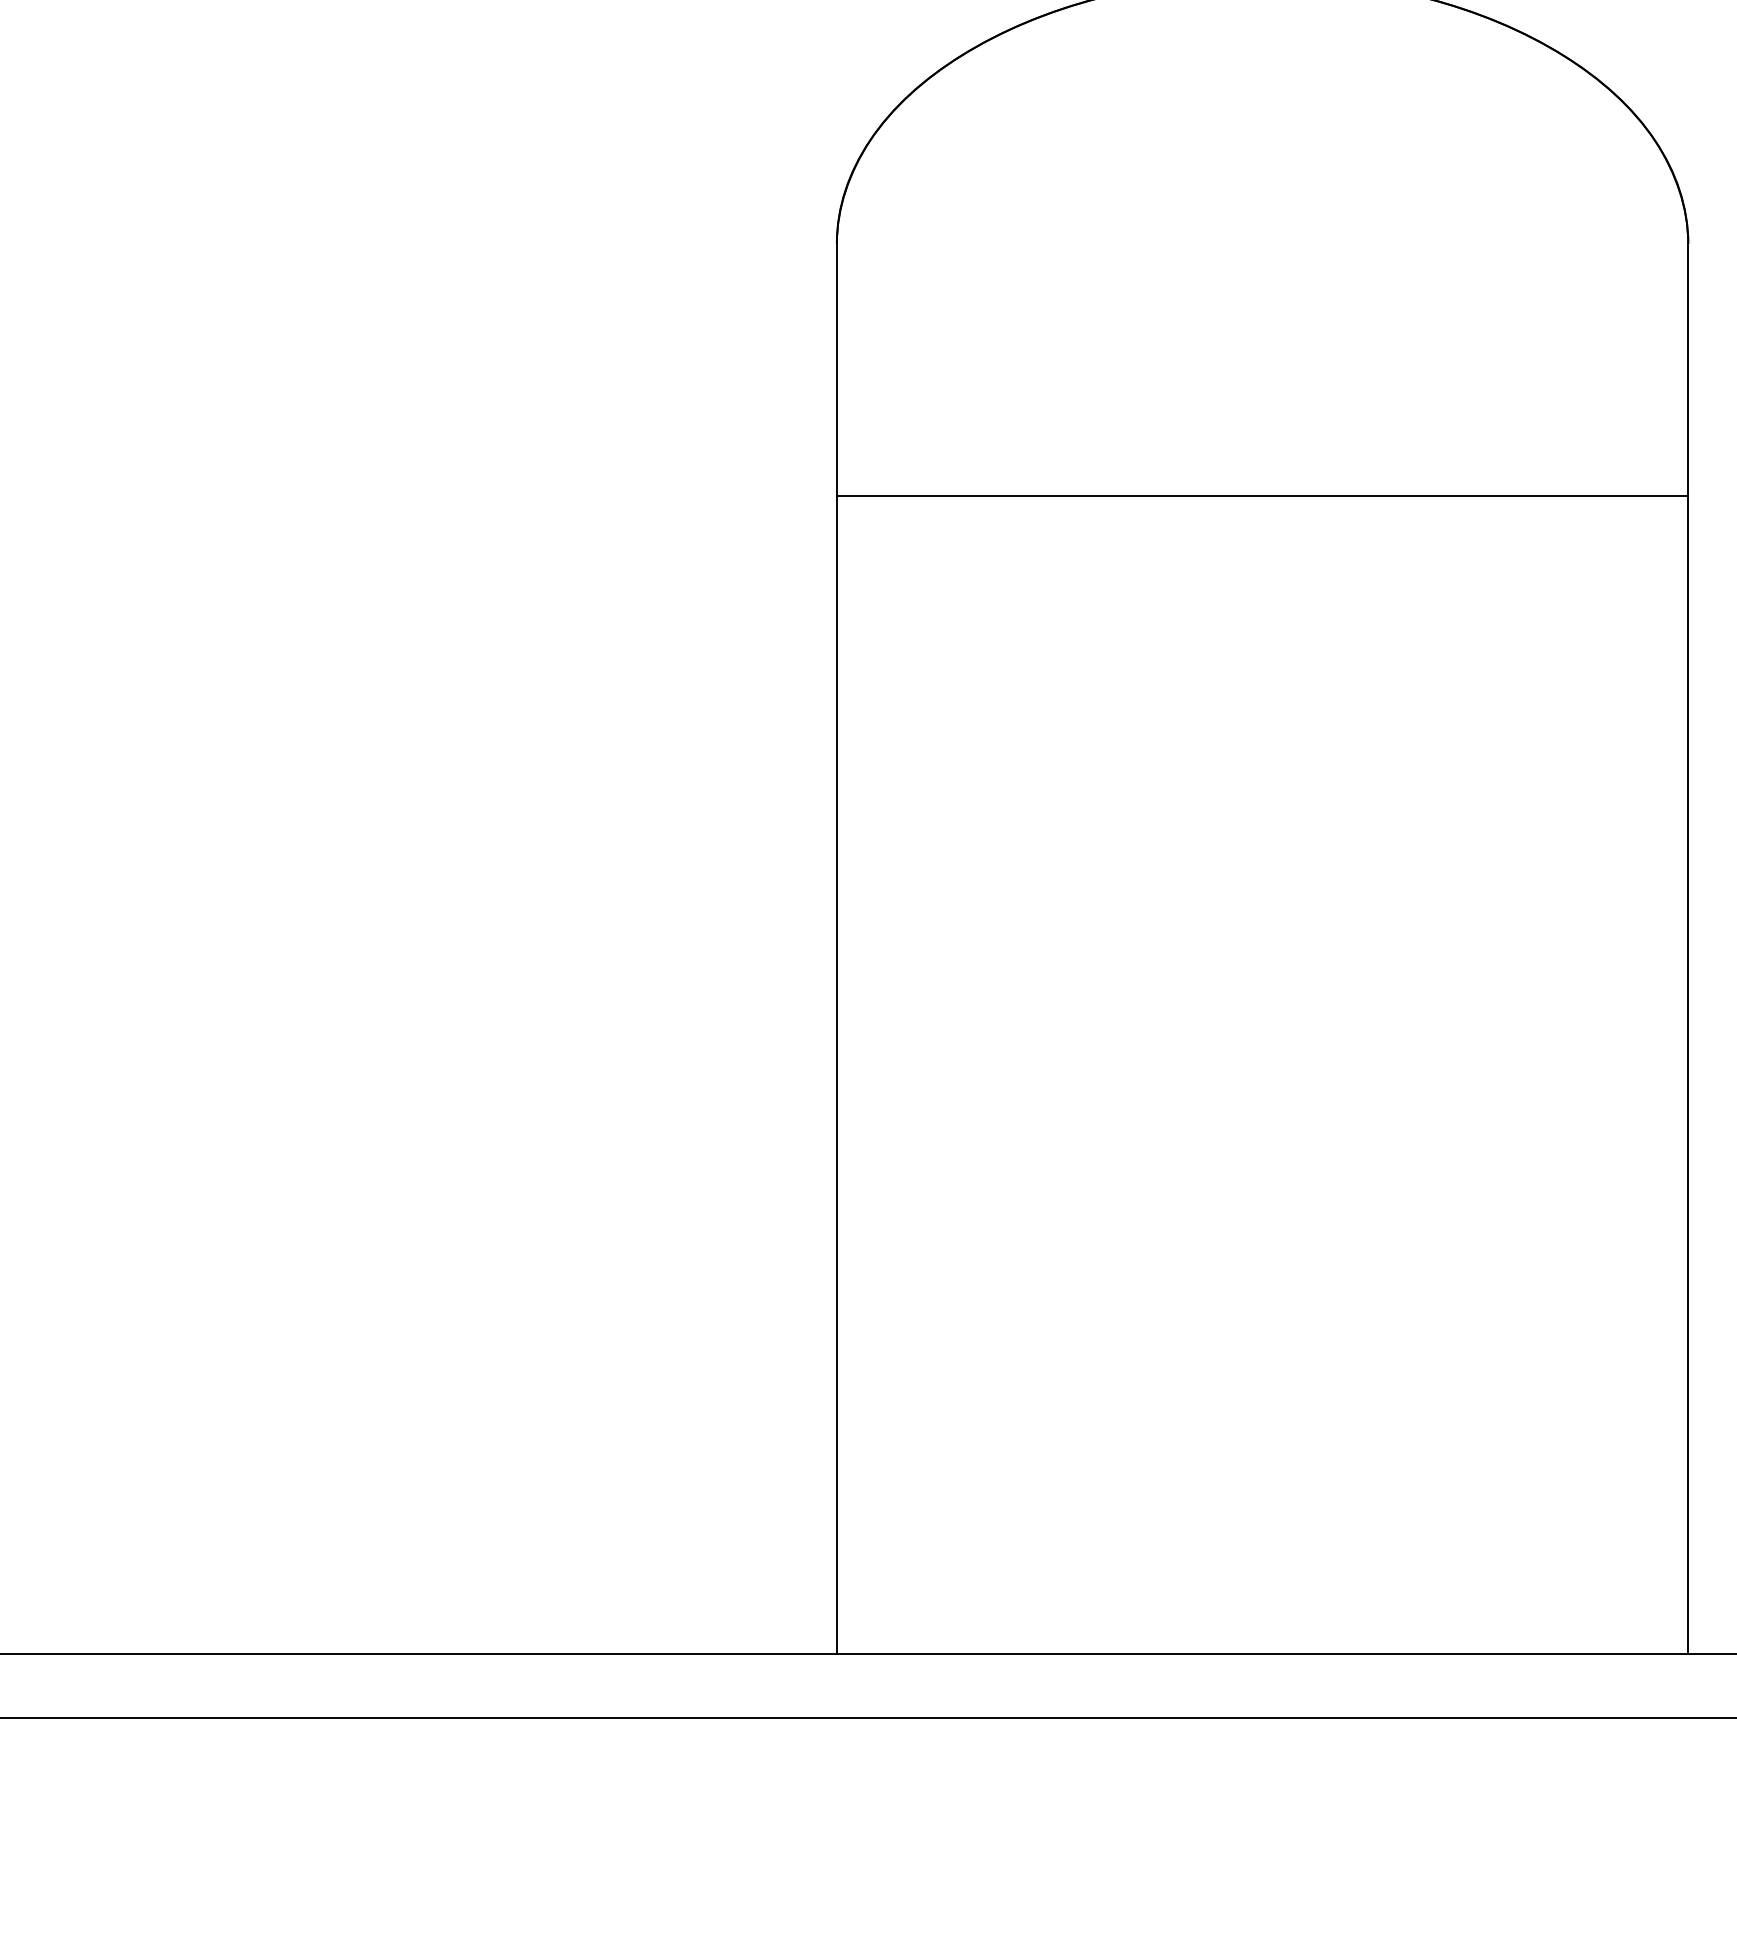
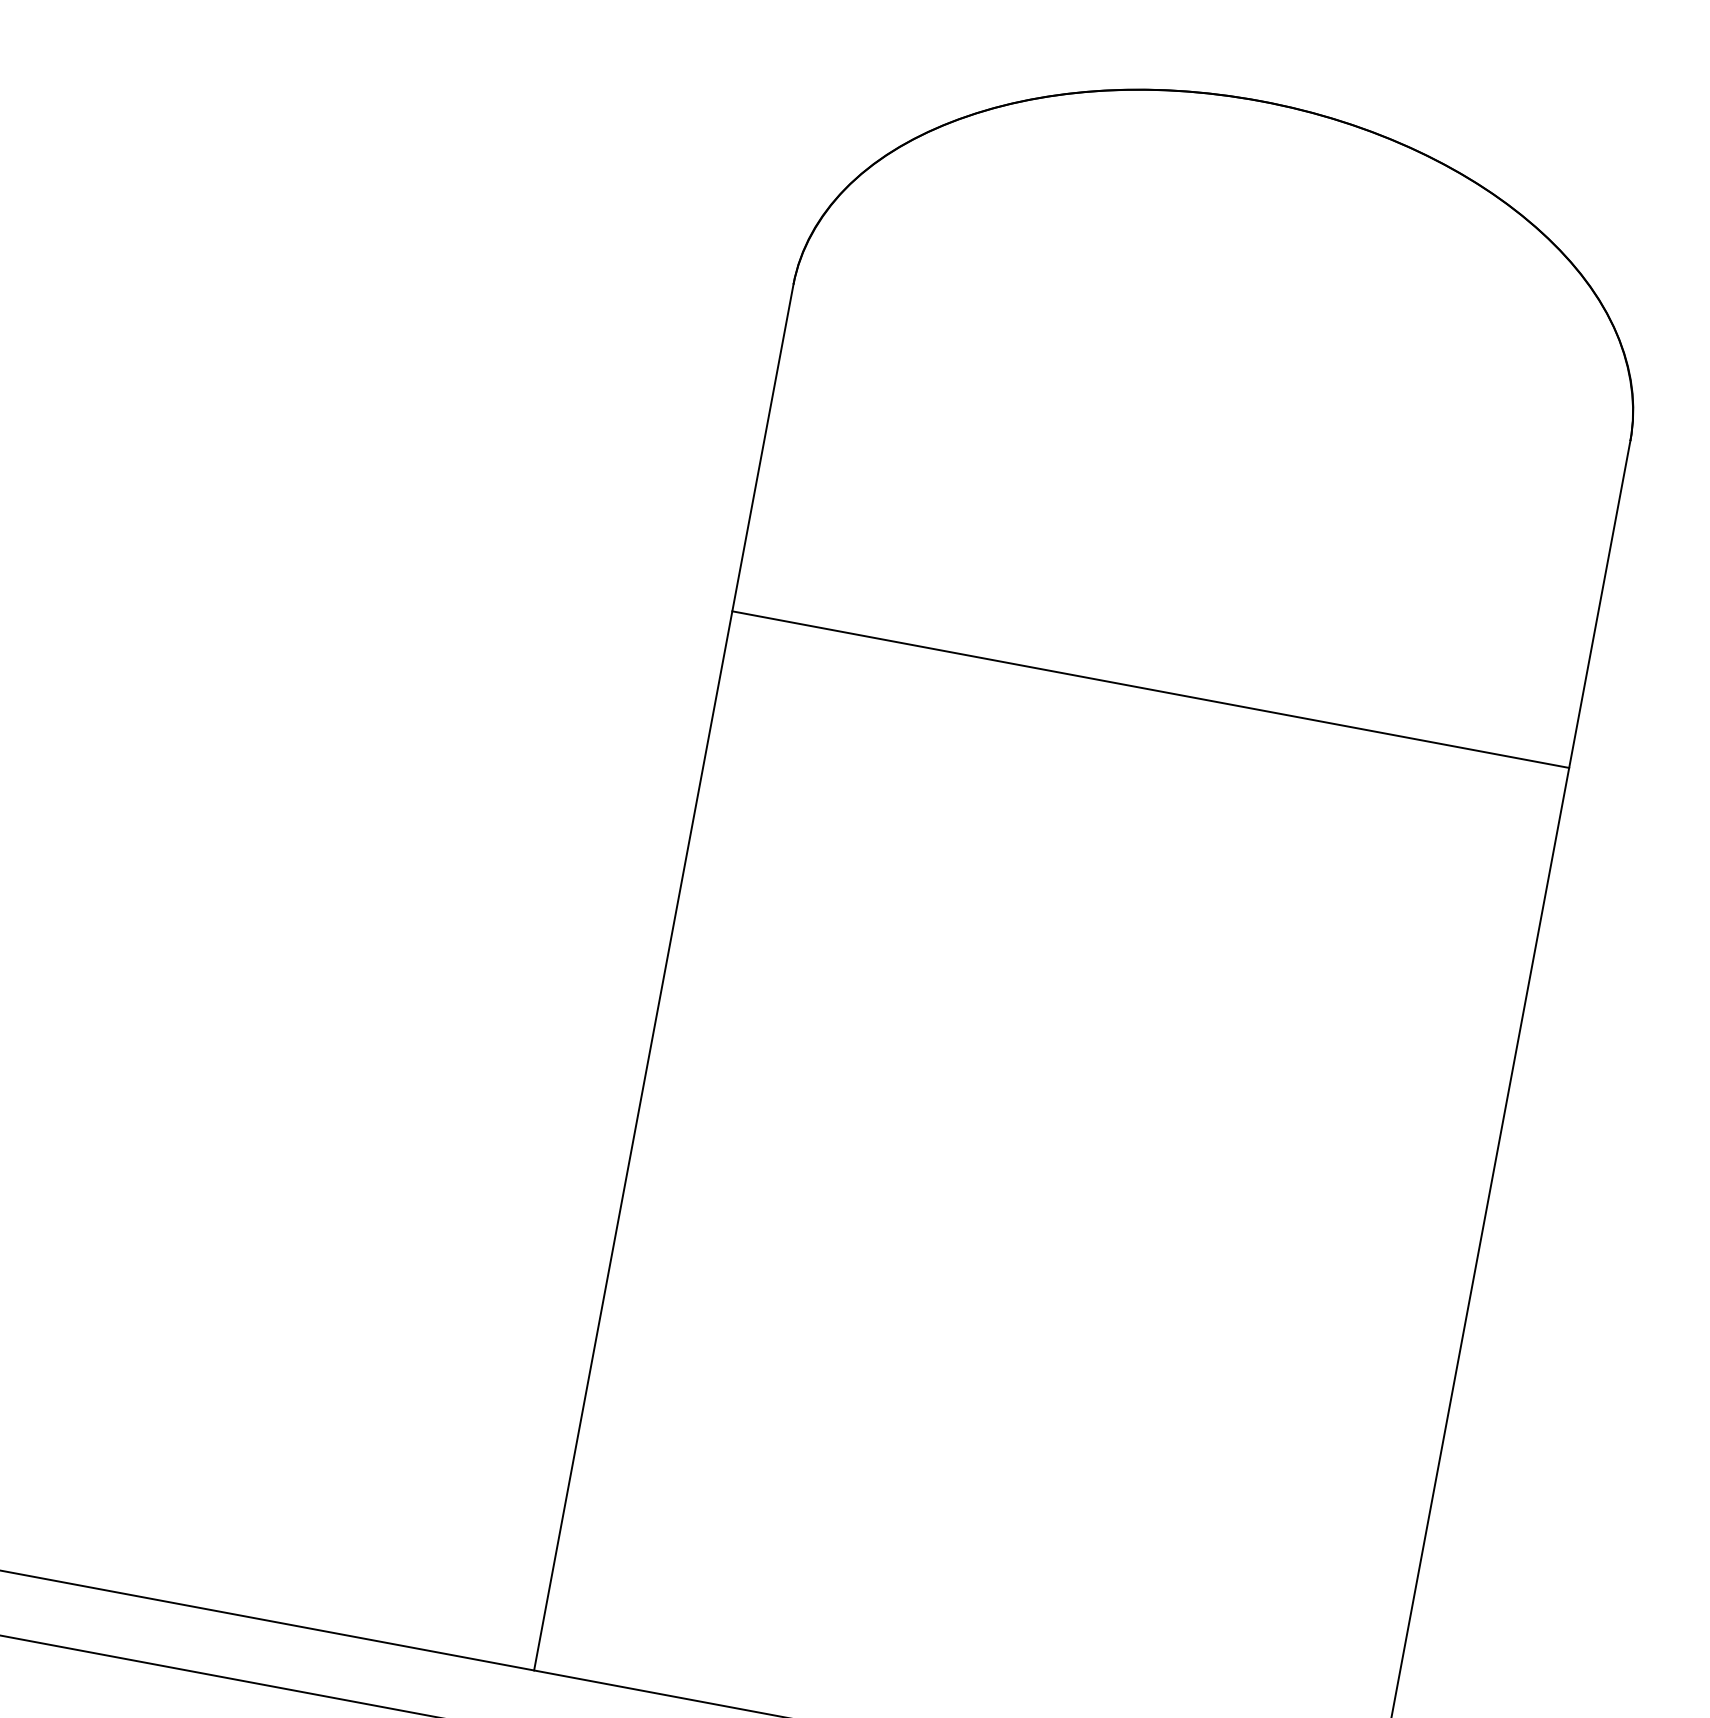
line: (1262, 496) -> (1150, 689), moved

